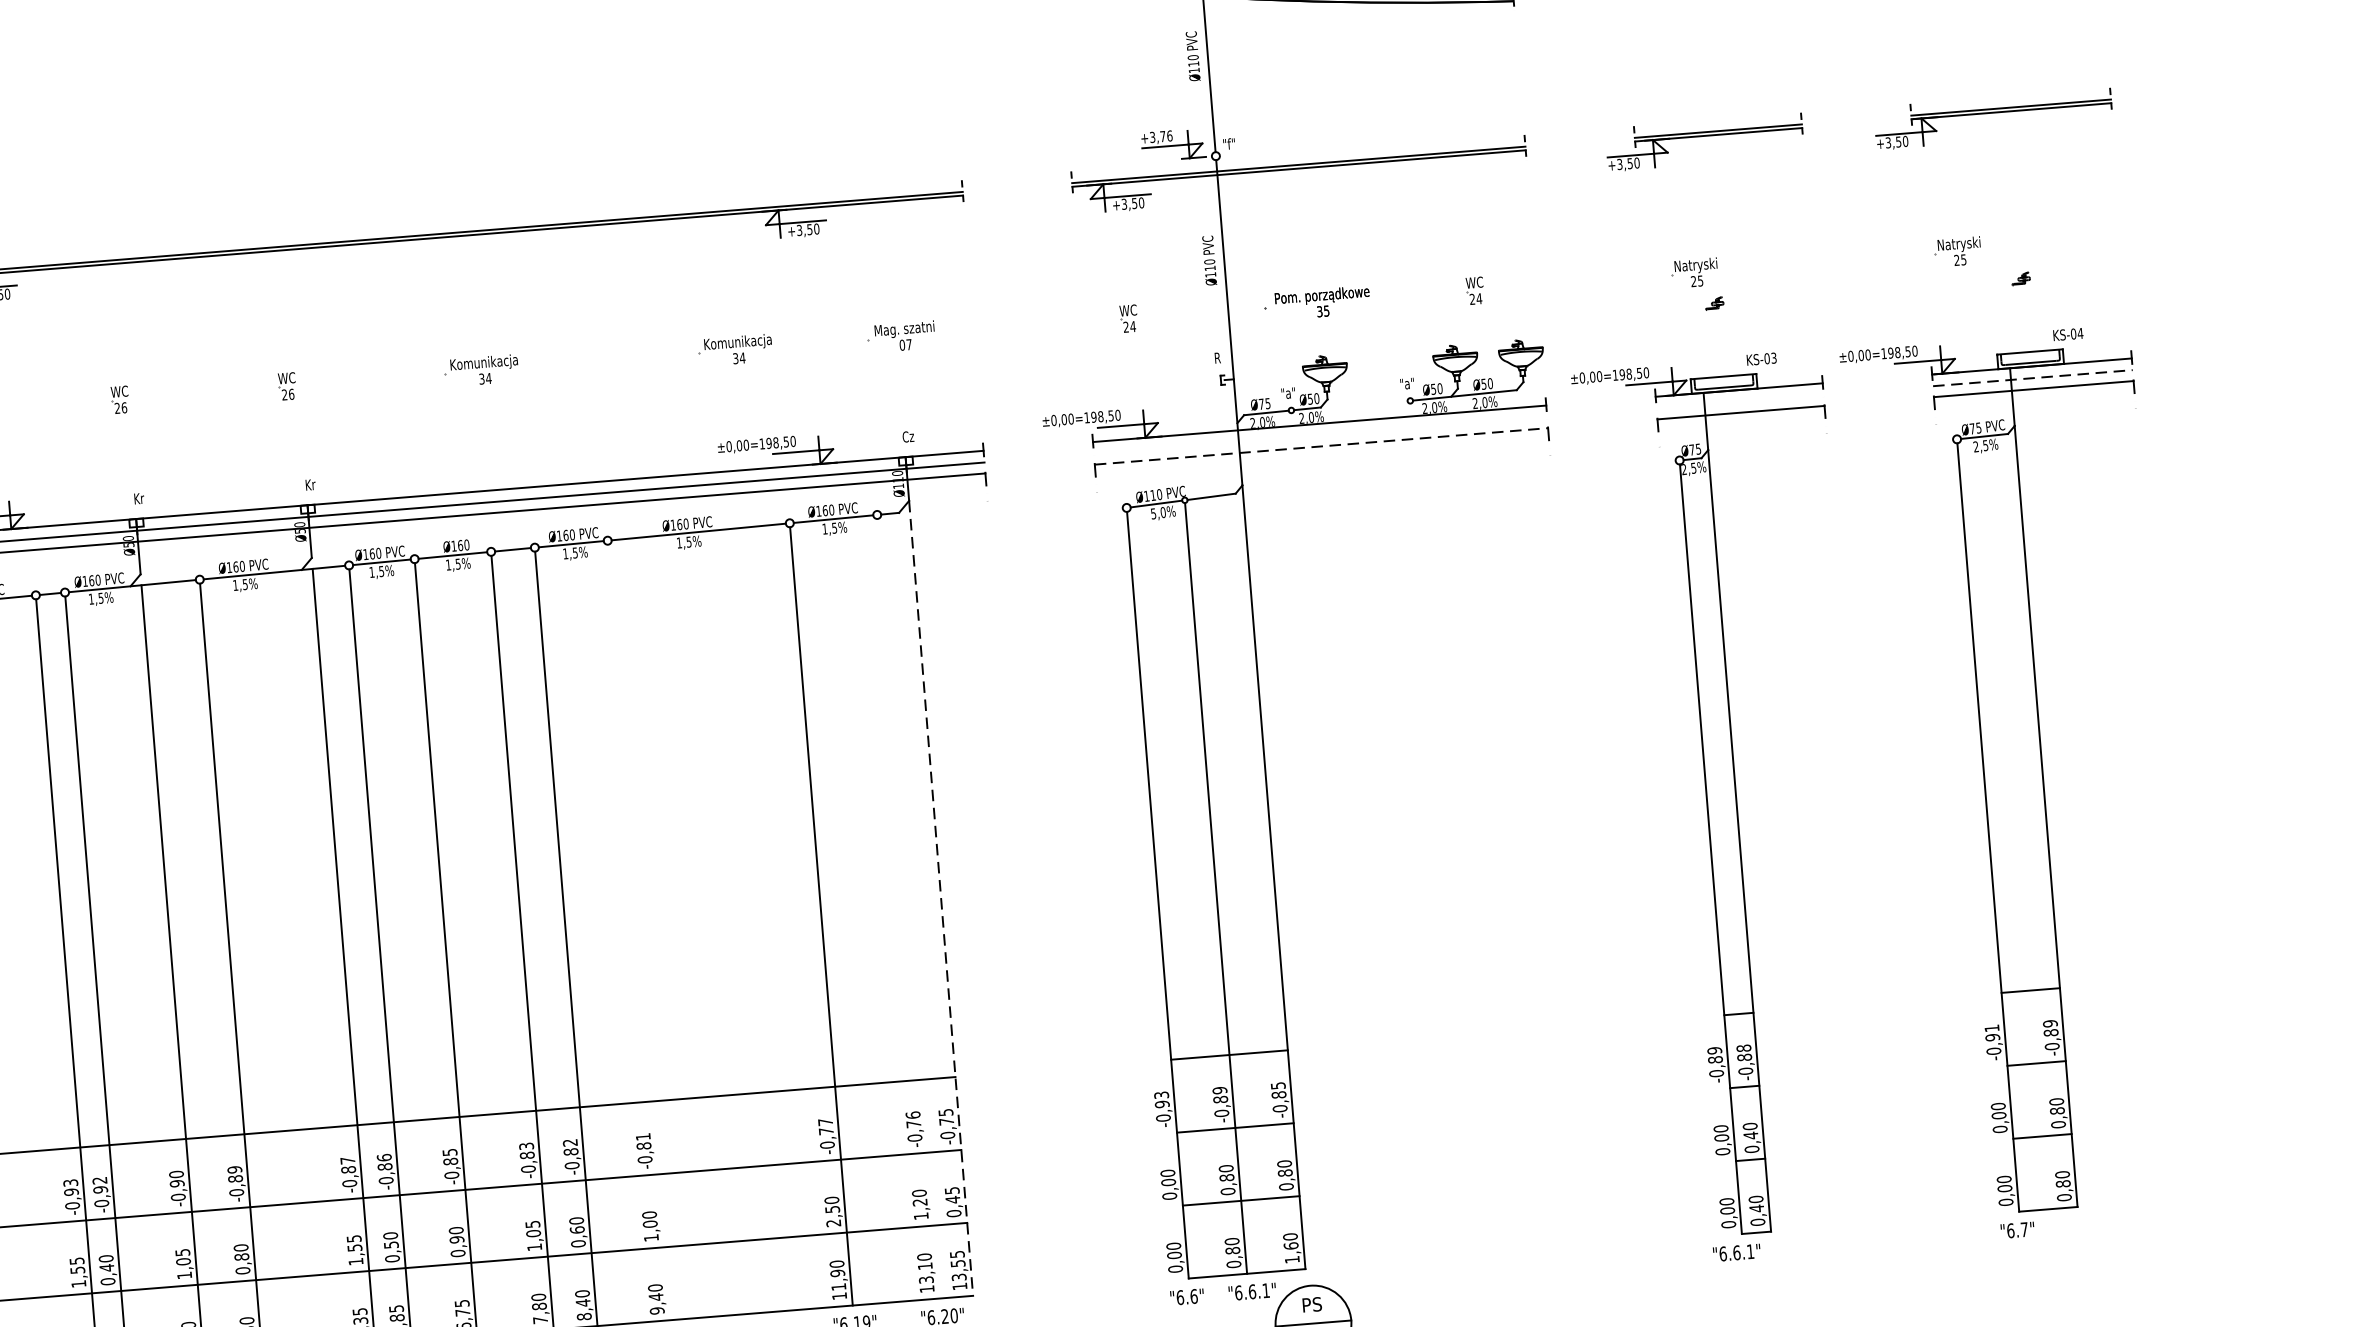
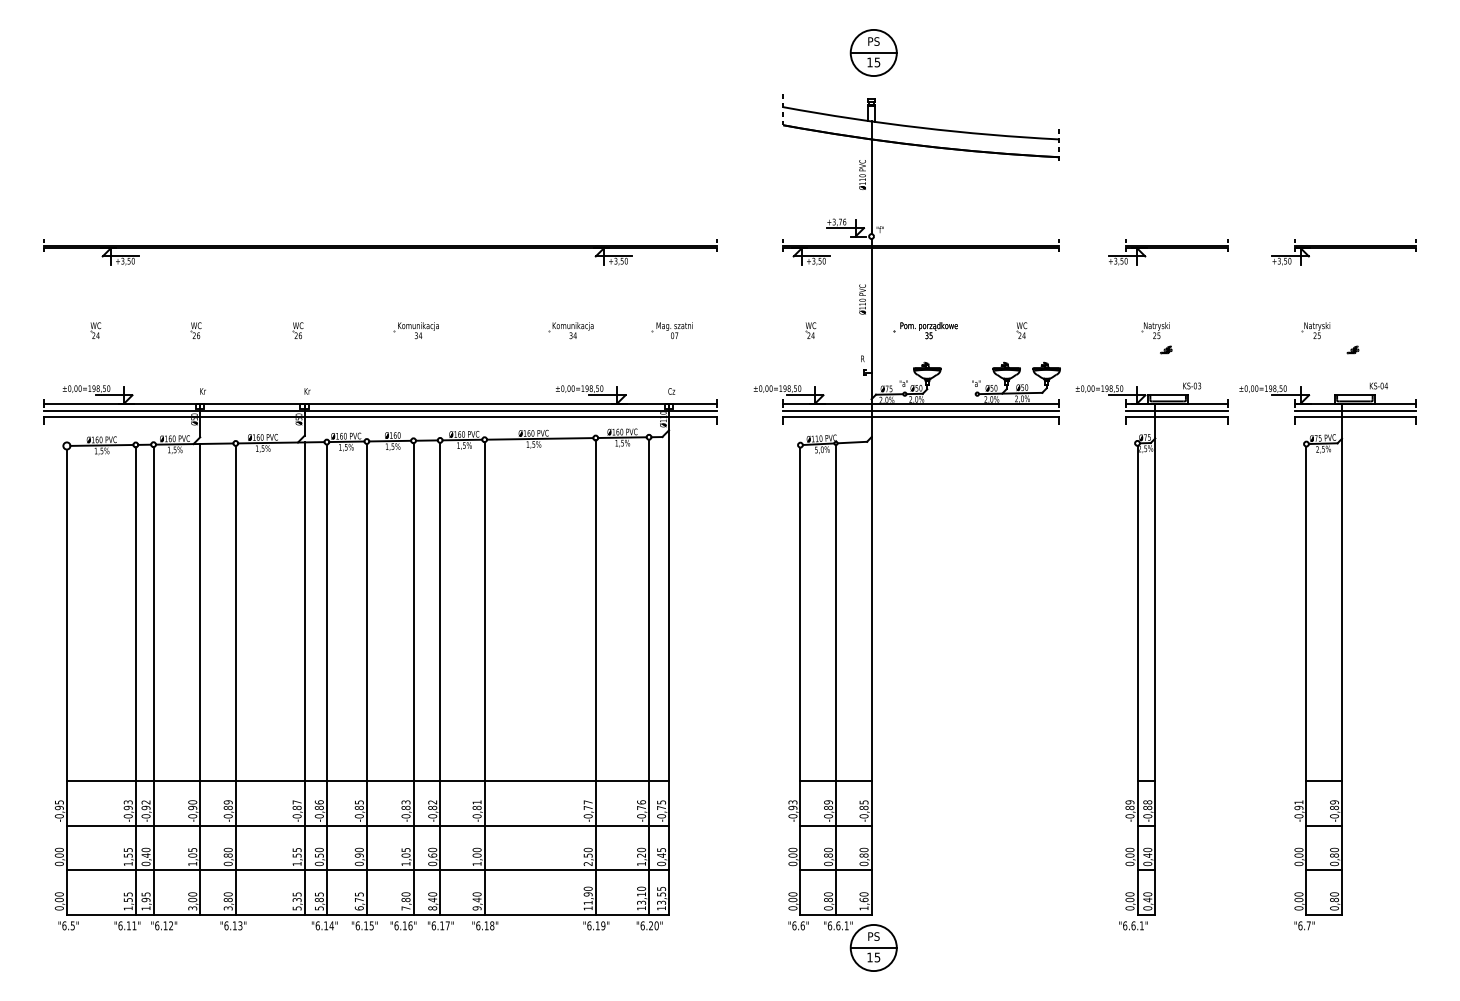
line: (2033, 377) -> (1355, 410), dashed -> solid
line: (1739, 401) -> (1176, 410), added
line: (1320, 435) -> (921, 410), added
line: (1321, 446) -> (921, 417), dashed -> solid
line: (941, 898) -> (669, 672), dashed -> solid
line: (909, 907) -> (649, 676), added
line: (639, 932) -> (484, 678), added

